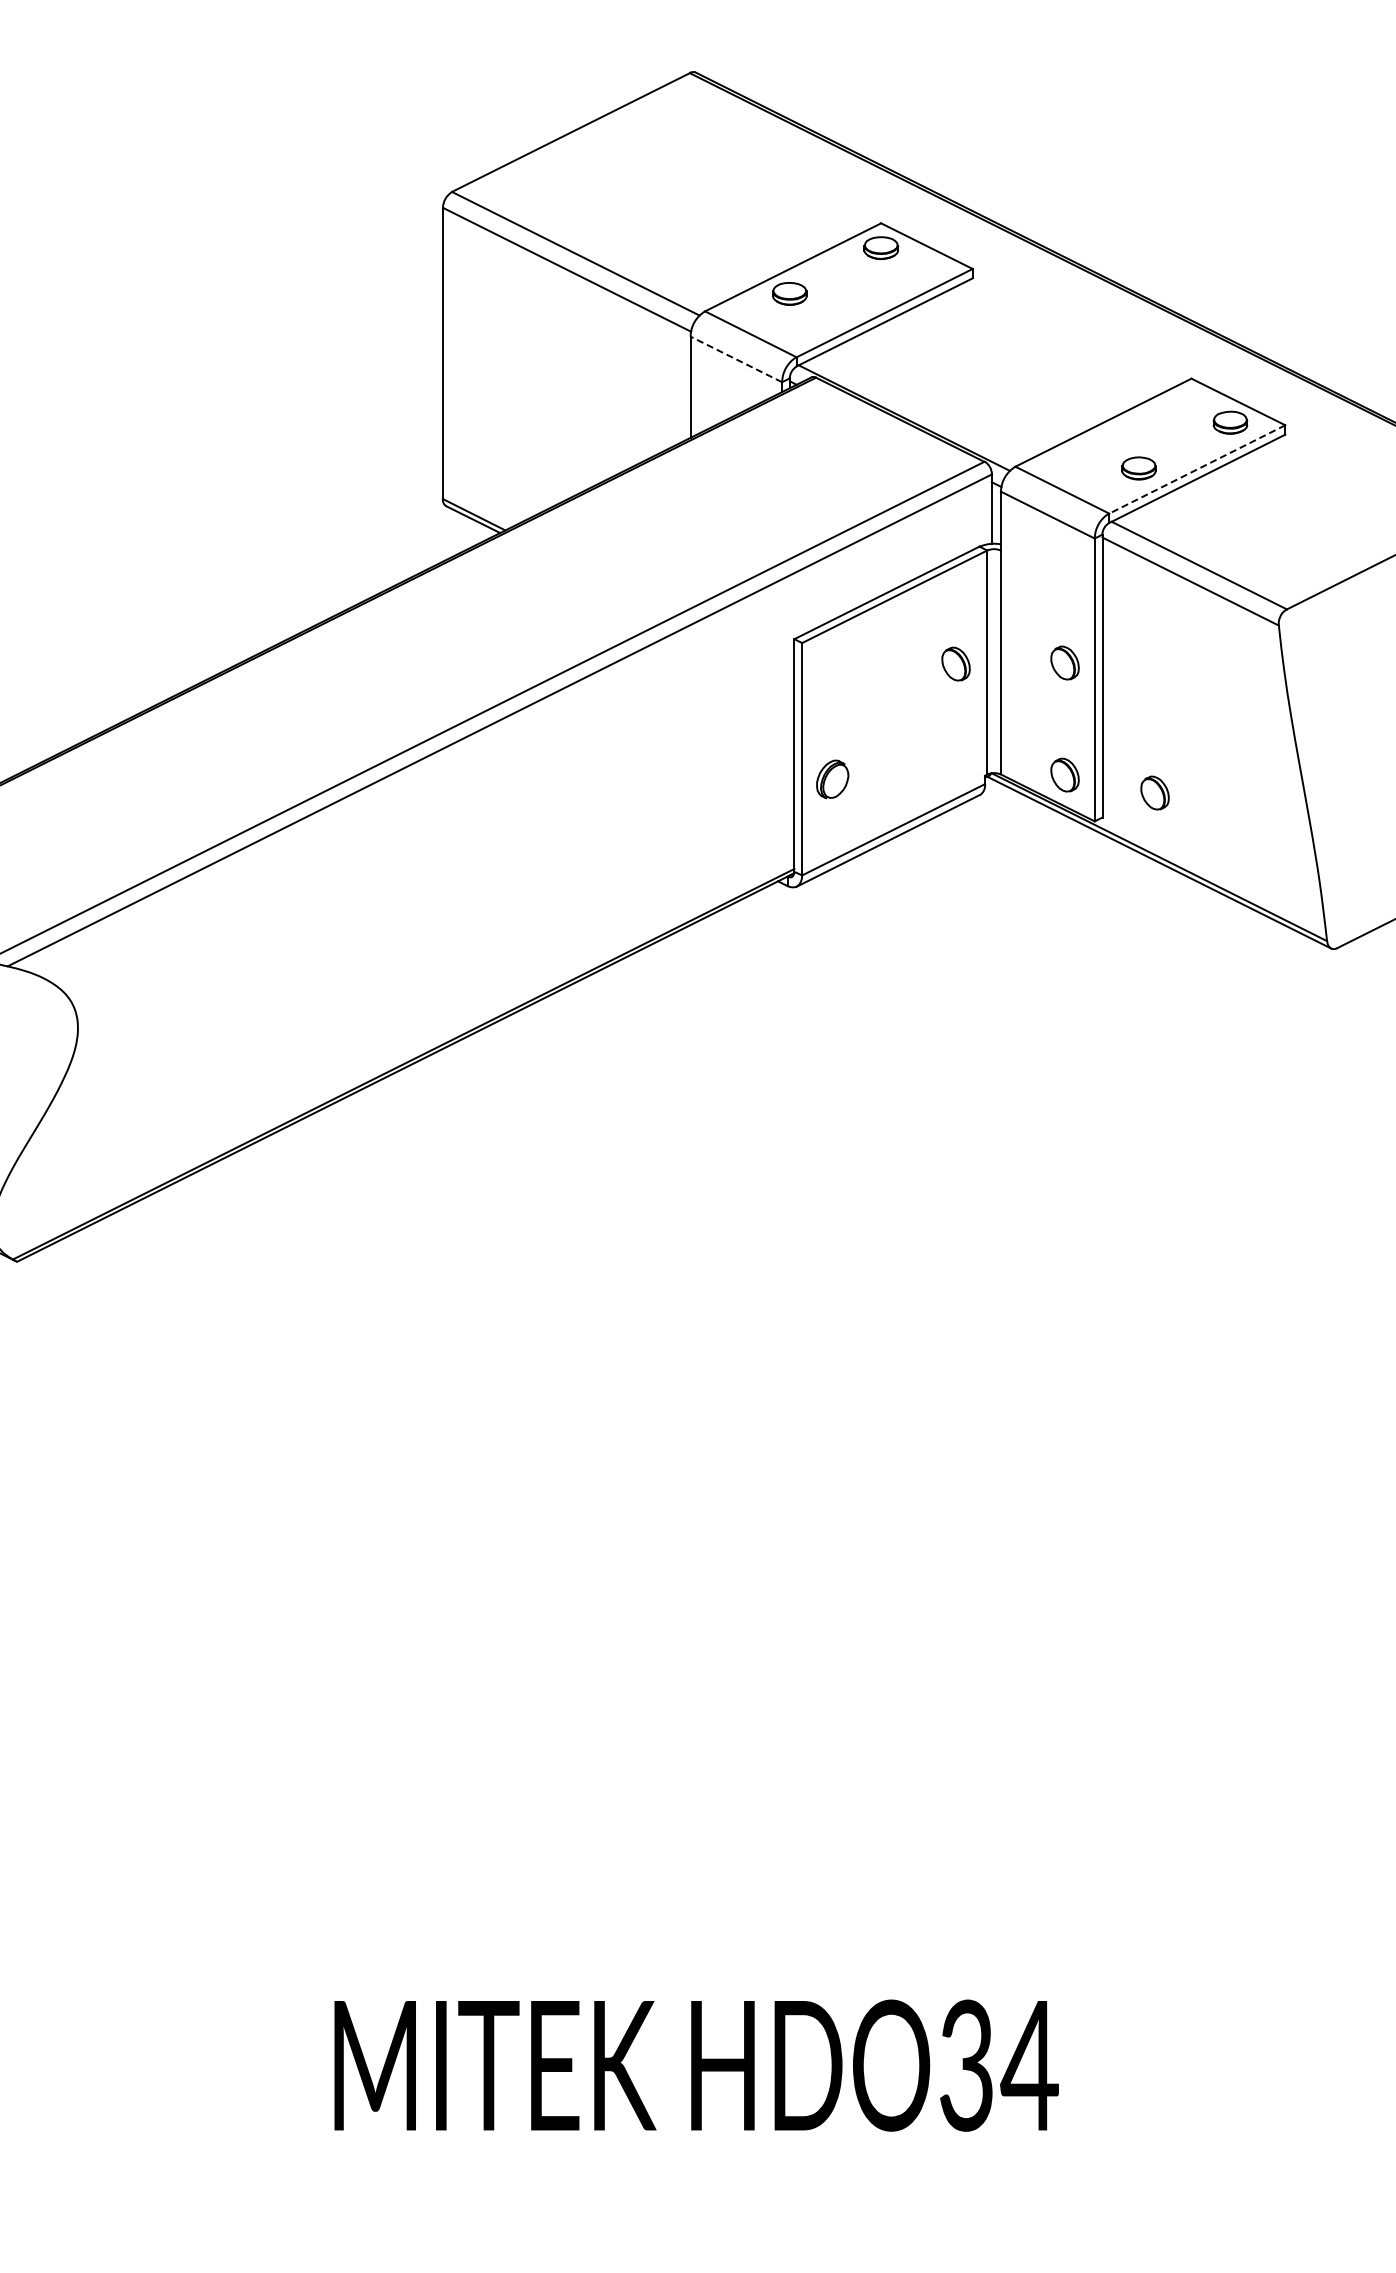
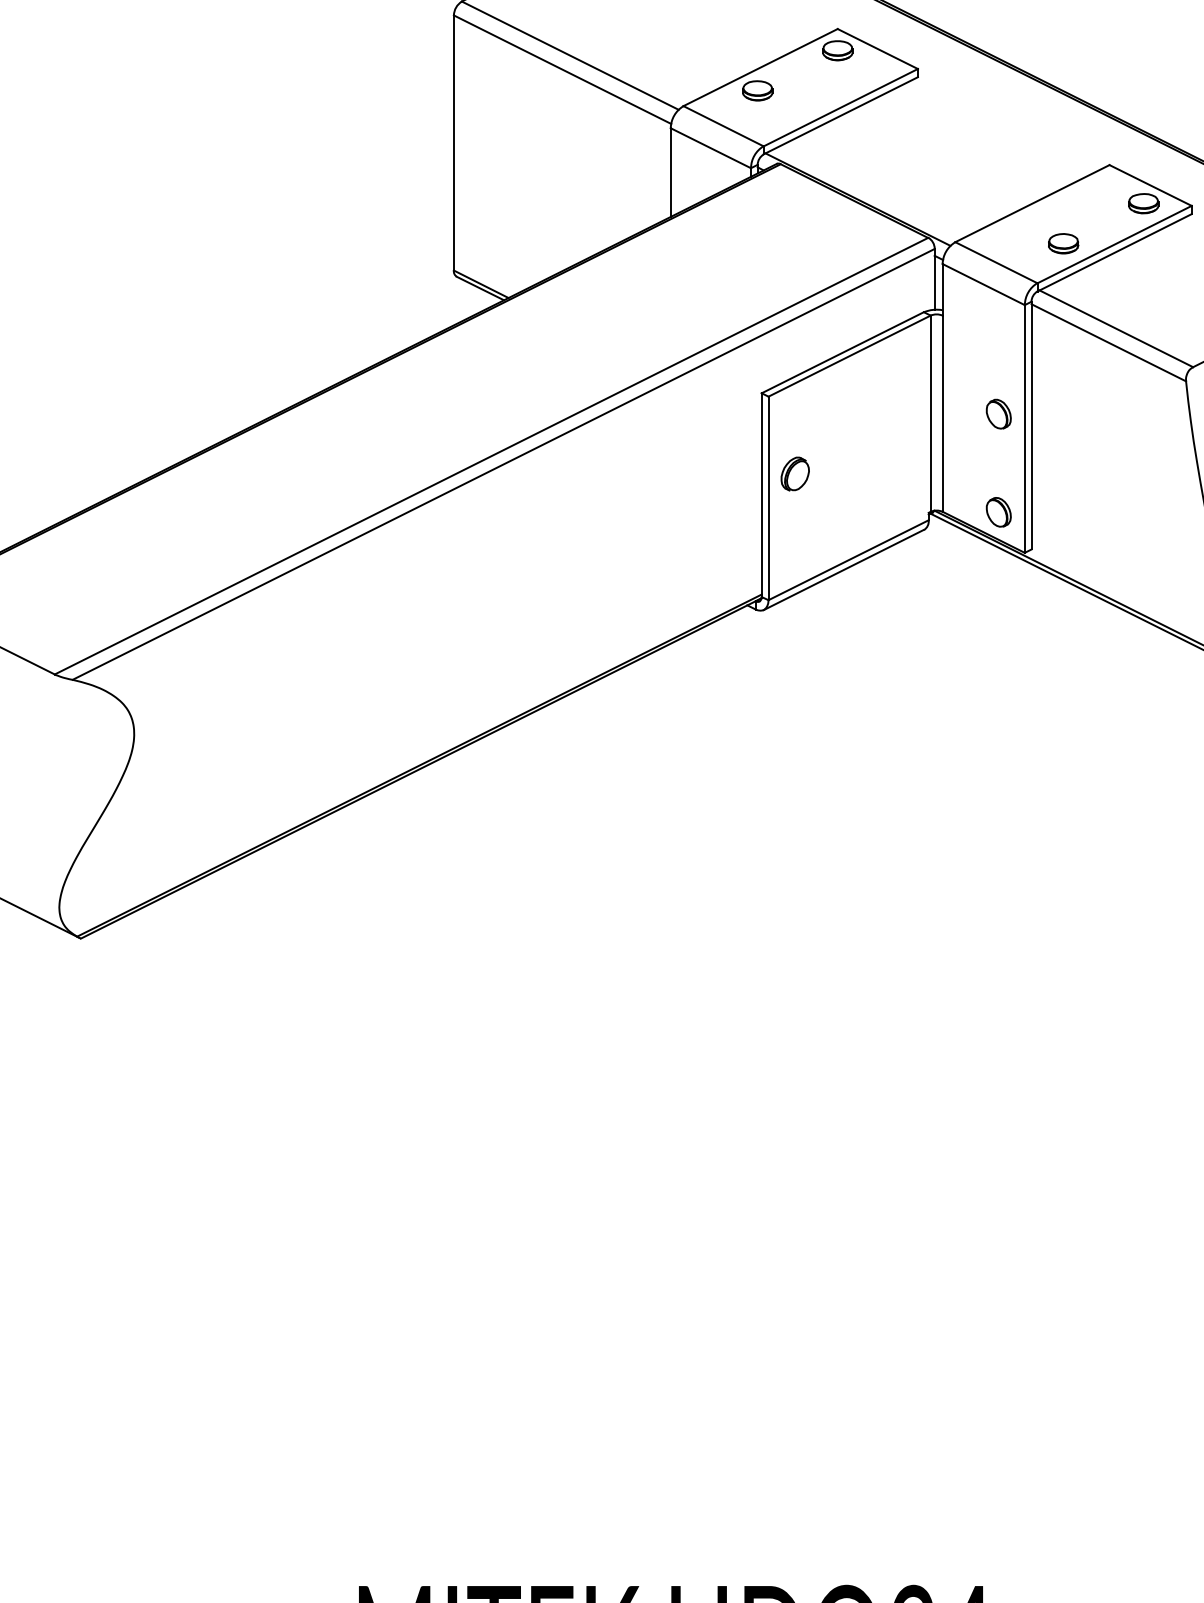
line: (735, 359) -> (710, 148), dashed -> solid
line: (1196, 469) -> (1113, 244), dashed -> solid
part: (955, 663) -> (902, 414), removed
part: (832, 779) -> (795, 474), moved
part: (1154, 792) -> (1077, 527), removed

